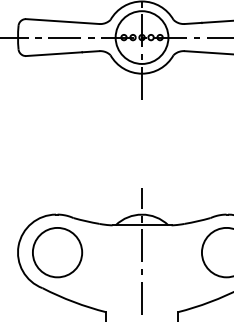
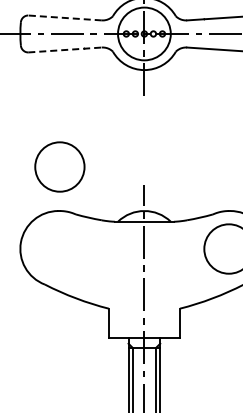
line: (63, 21) -> (65, 17), solid -> dashed
line: (63, 54) -> (65, 50), solid -> dashed
part: (57, 252) -> (59, 166), moved

